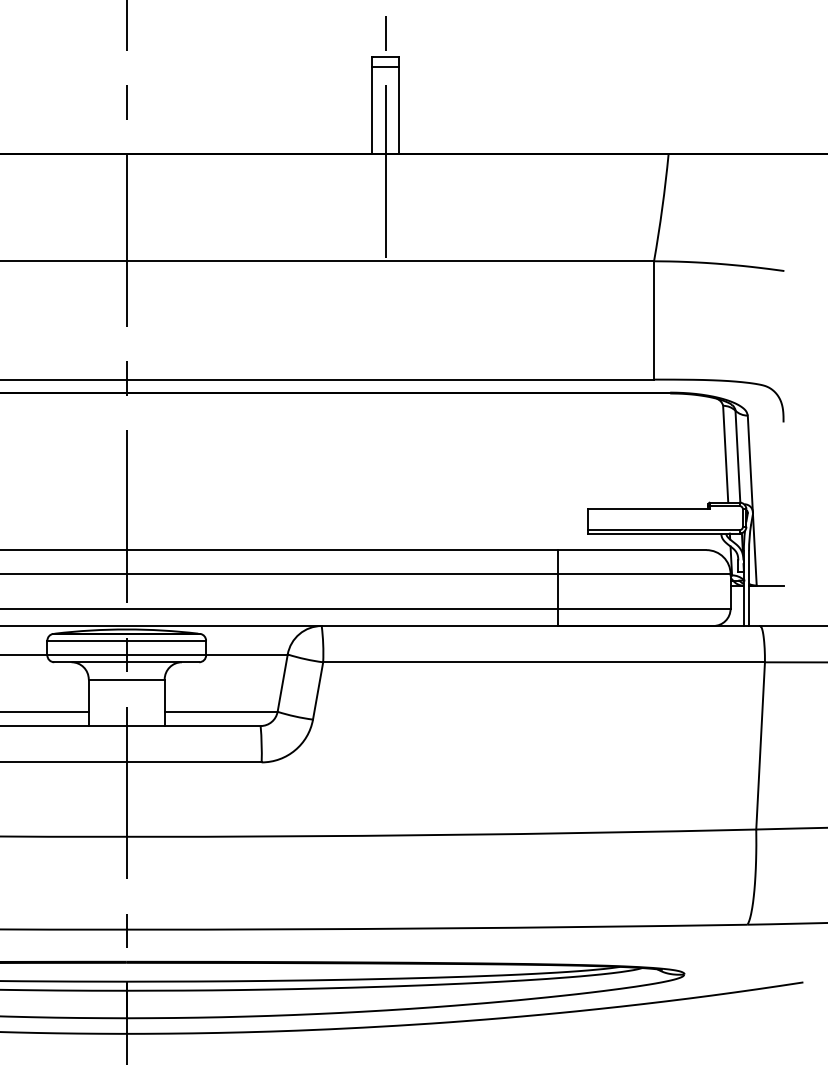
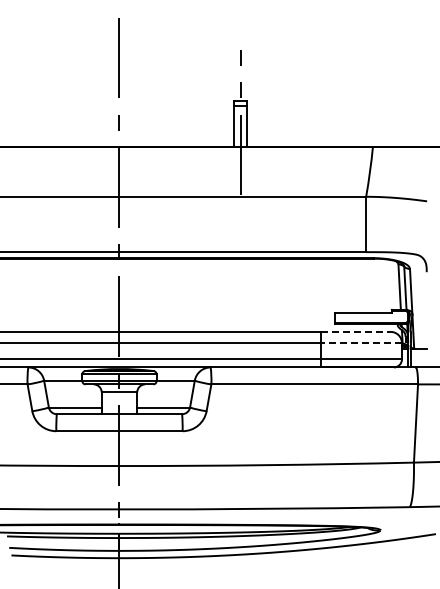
line: (631, 549) -> (355, 331), solid -> dashed
line: (644, 574) -> (361, 343), solid -> dashed

